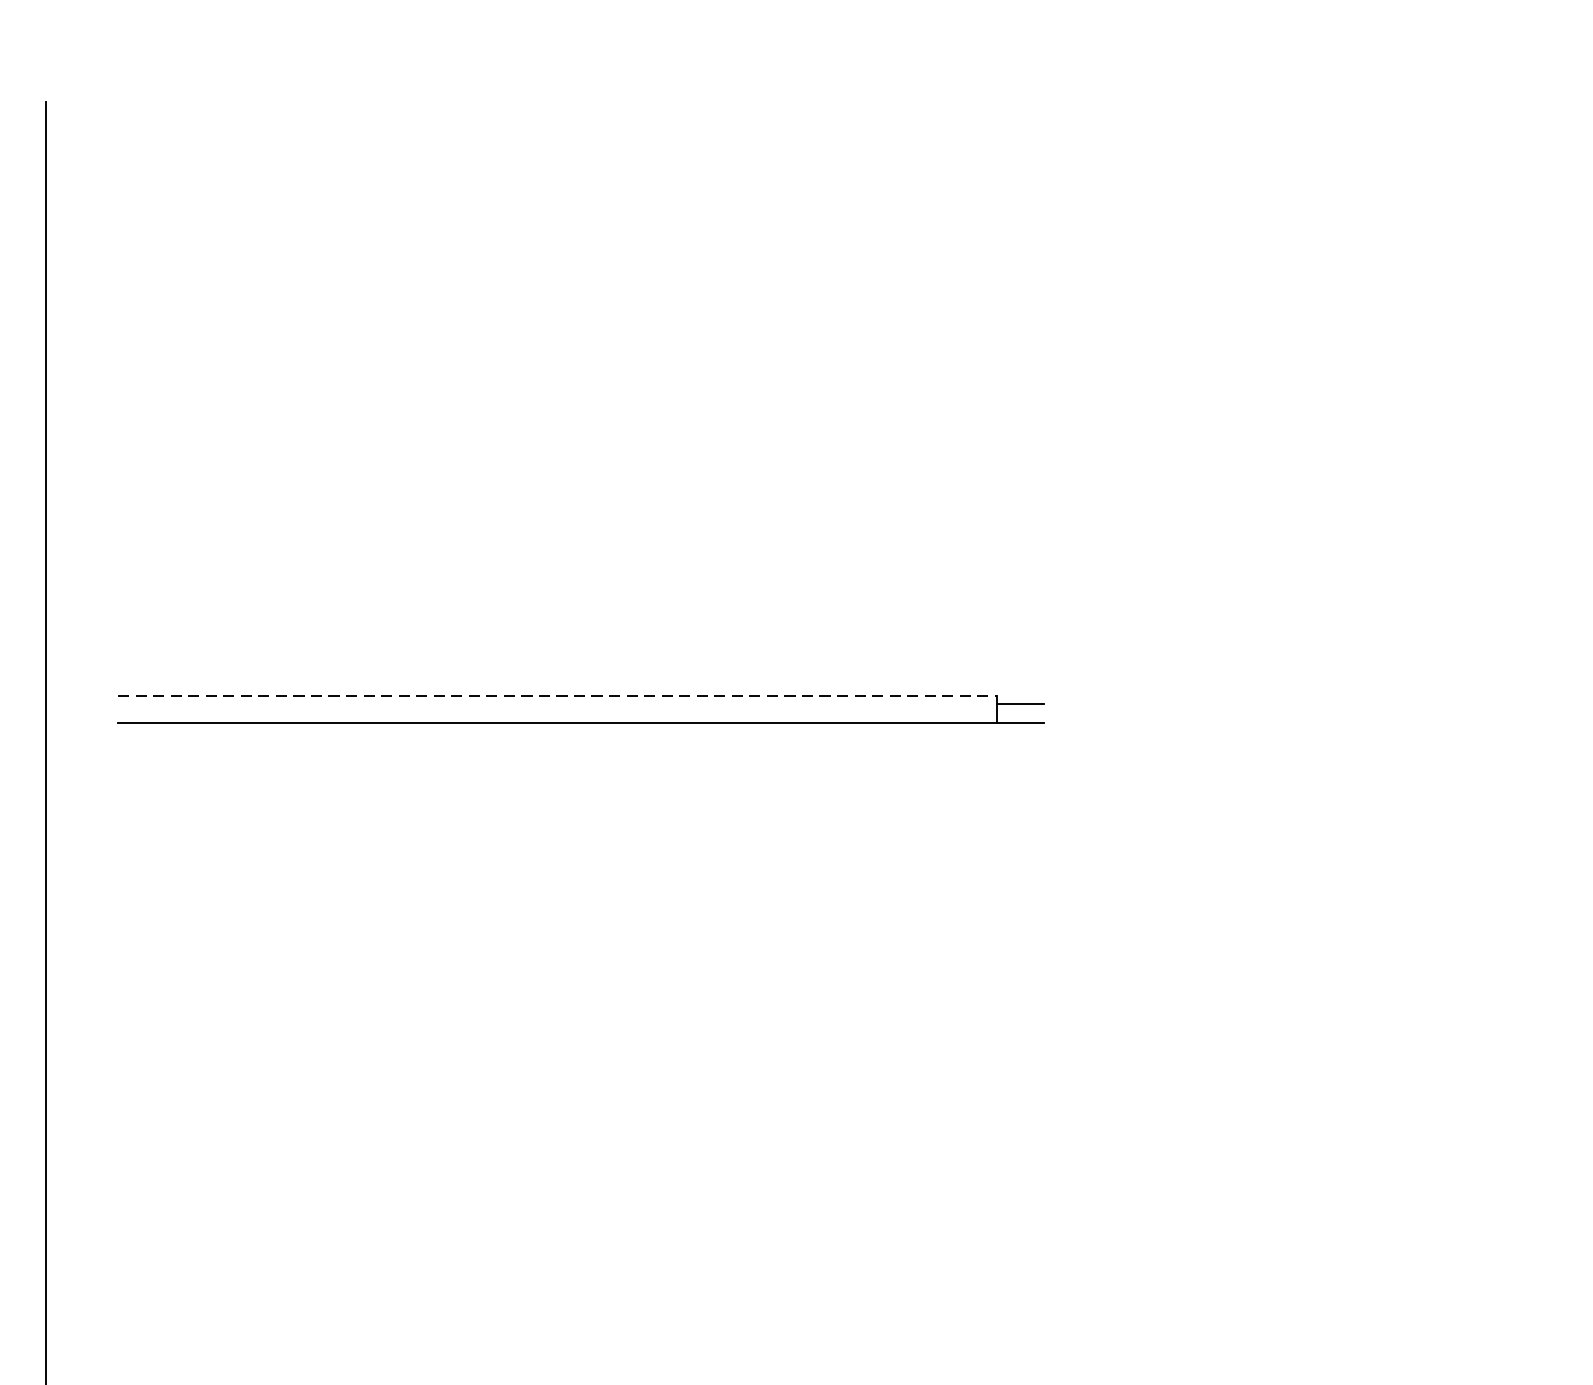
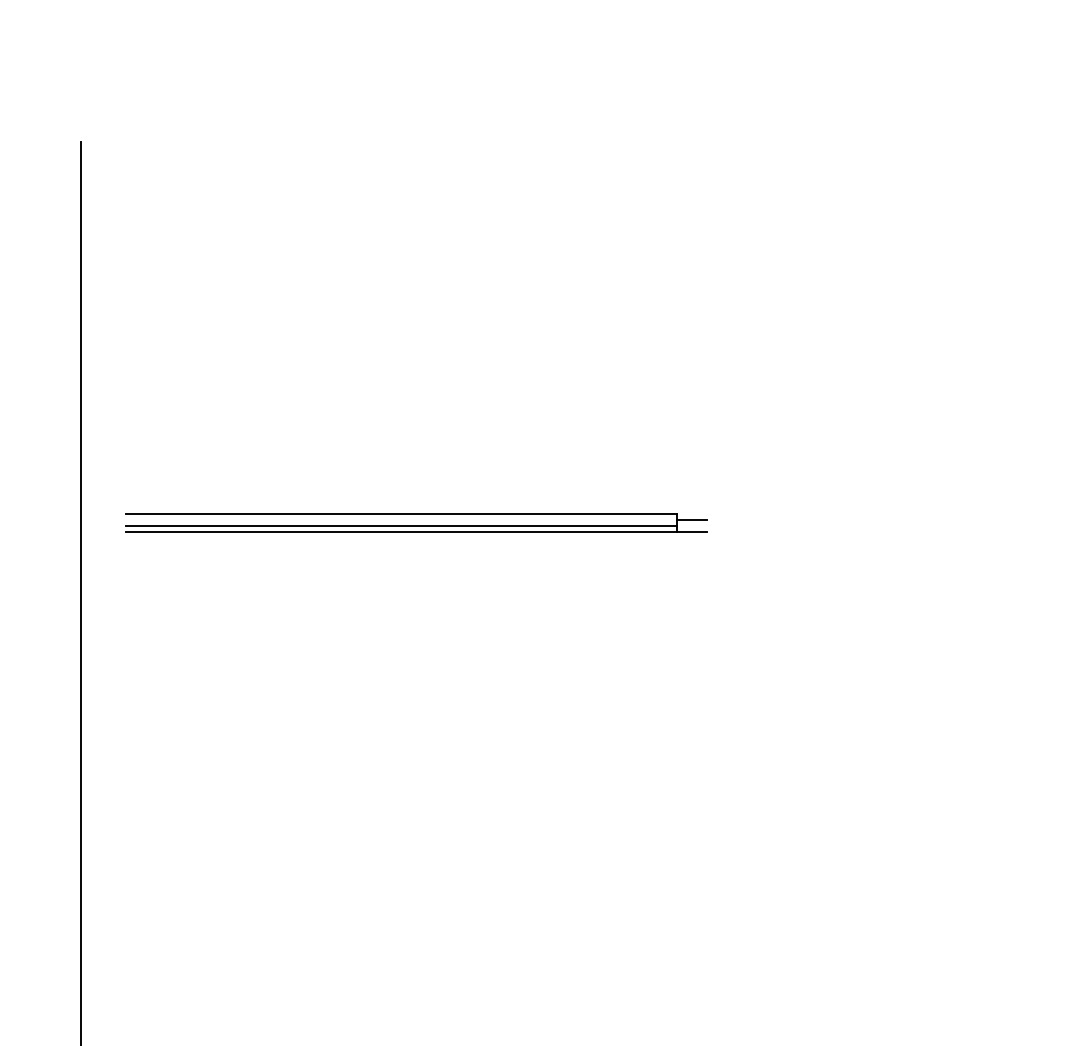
line: (556, 695) -> (401, 514), dashed -> solid
line: (556, 713) -> (401, 525), added

